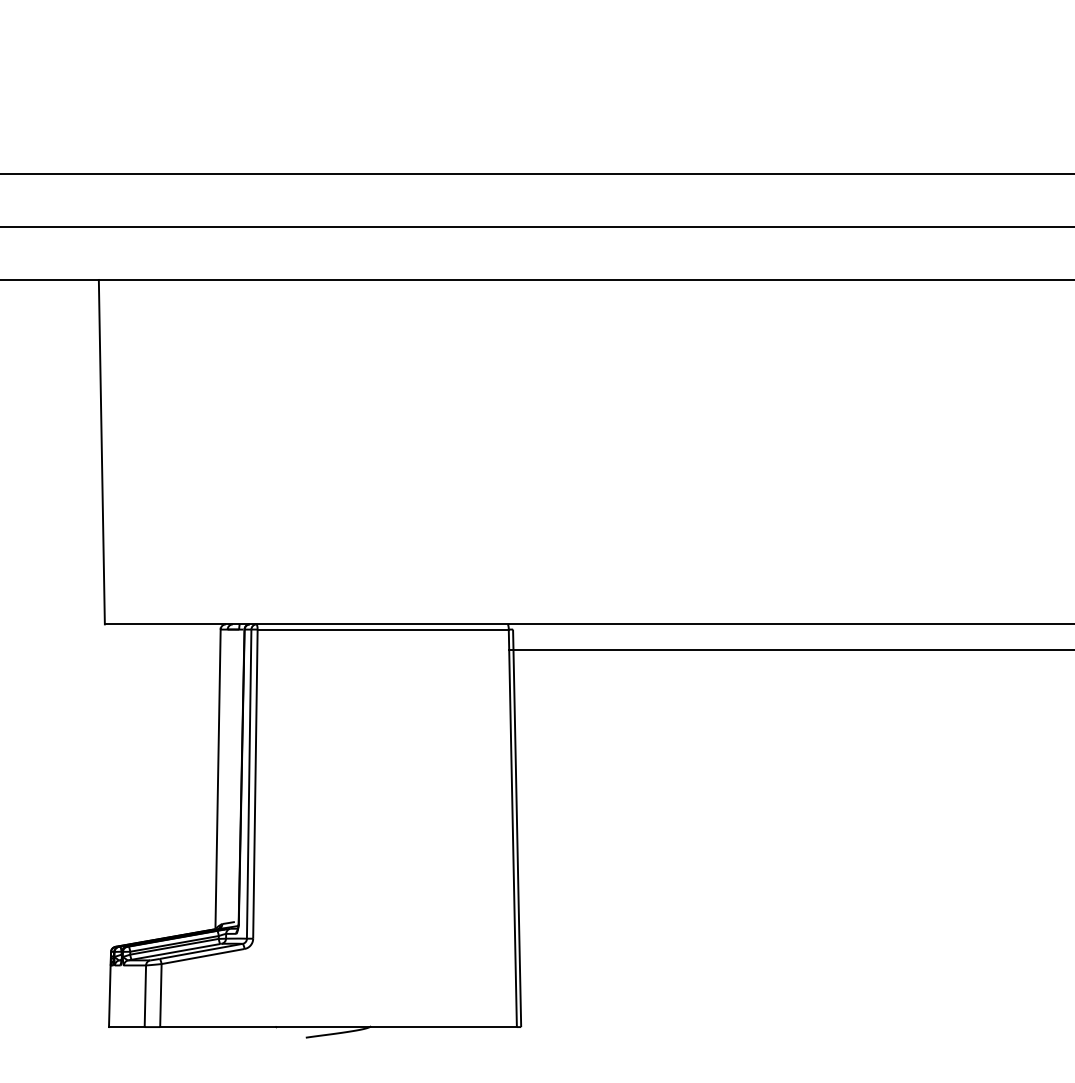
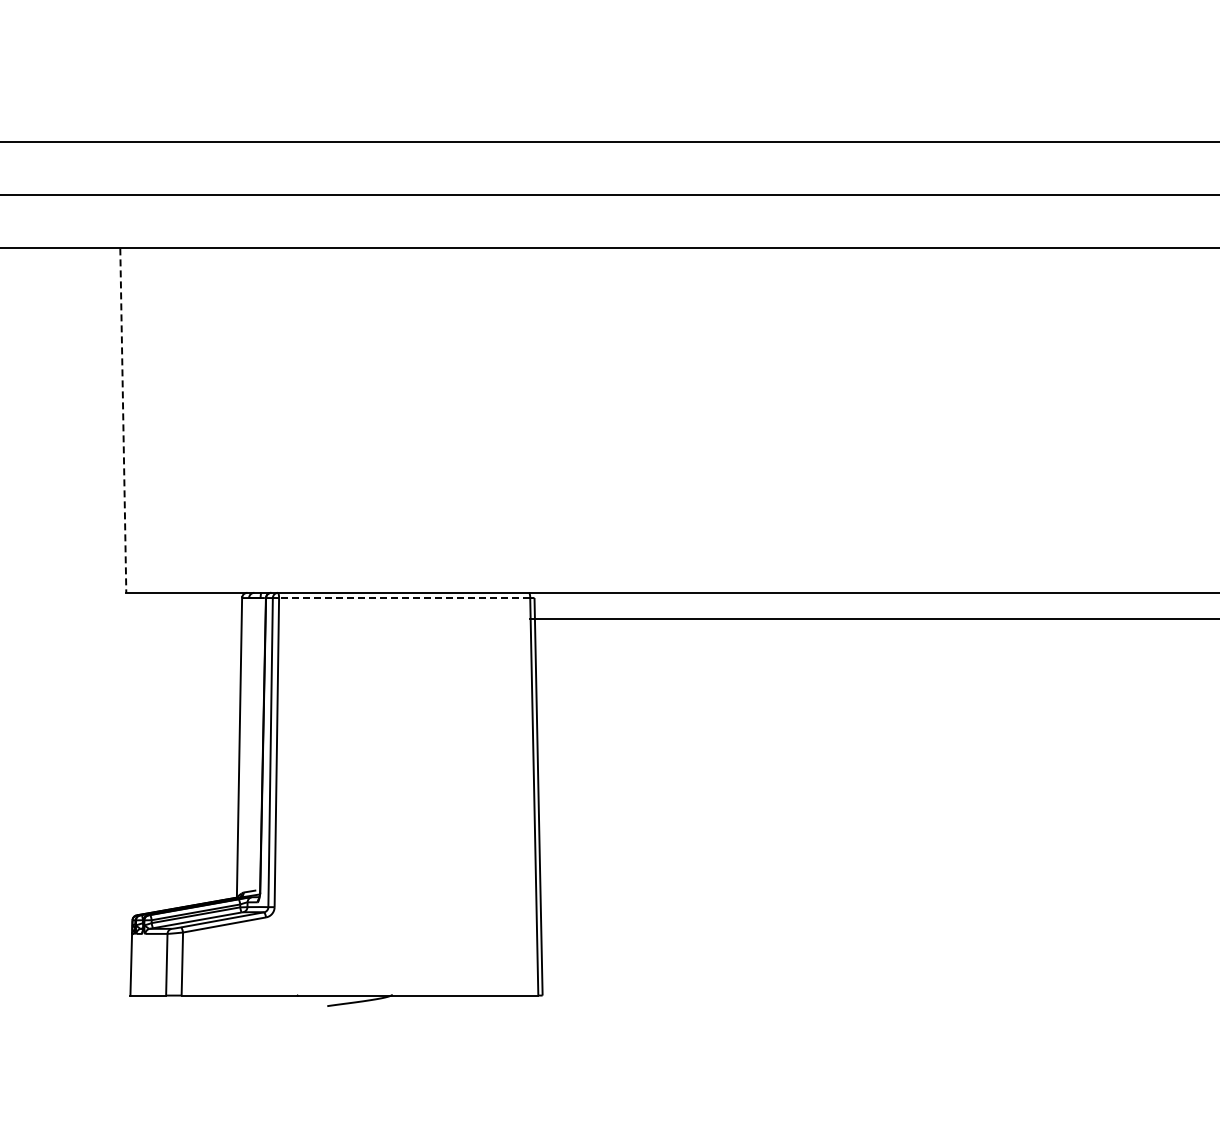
line: (102, 453) -> (123, 421), solid -> dashed
line: (383, 630) -> (404, 598), solid -> dashed

